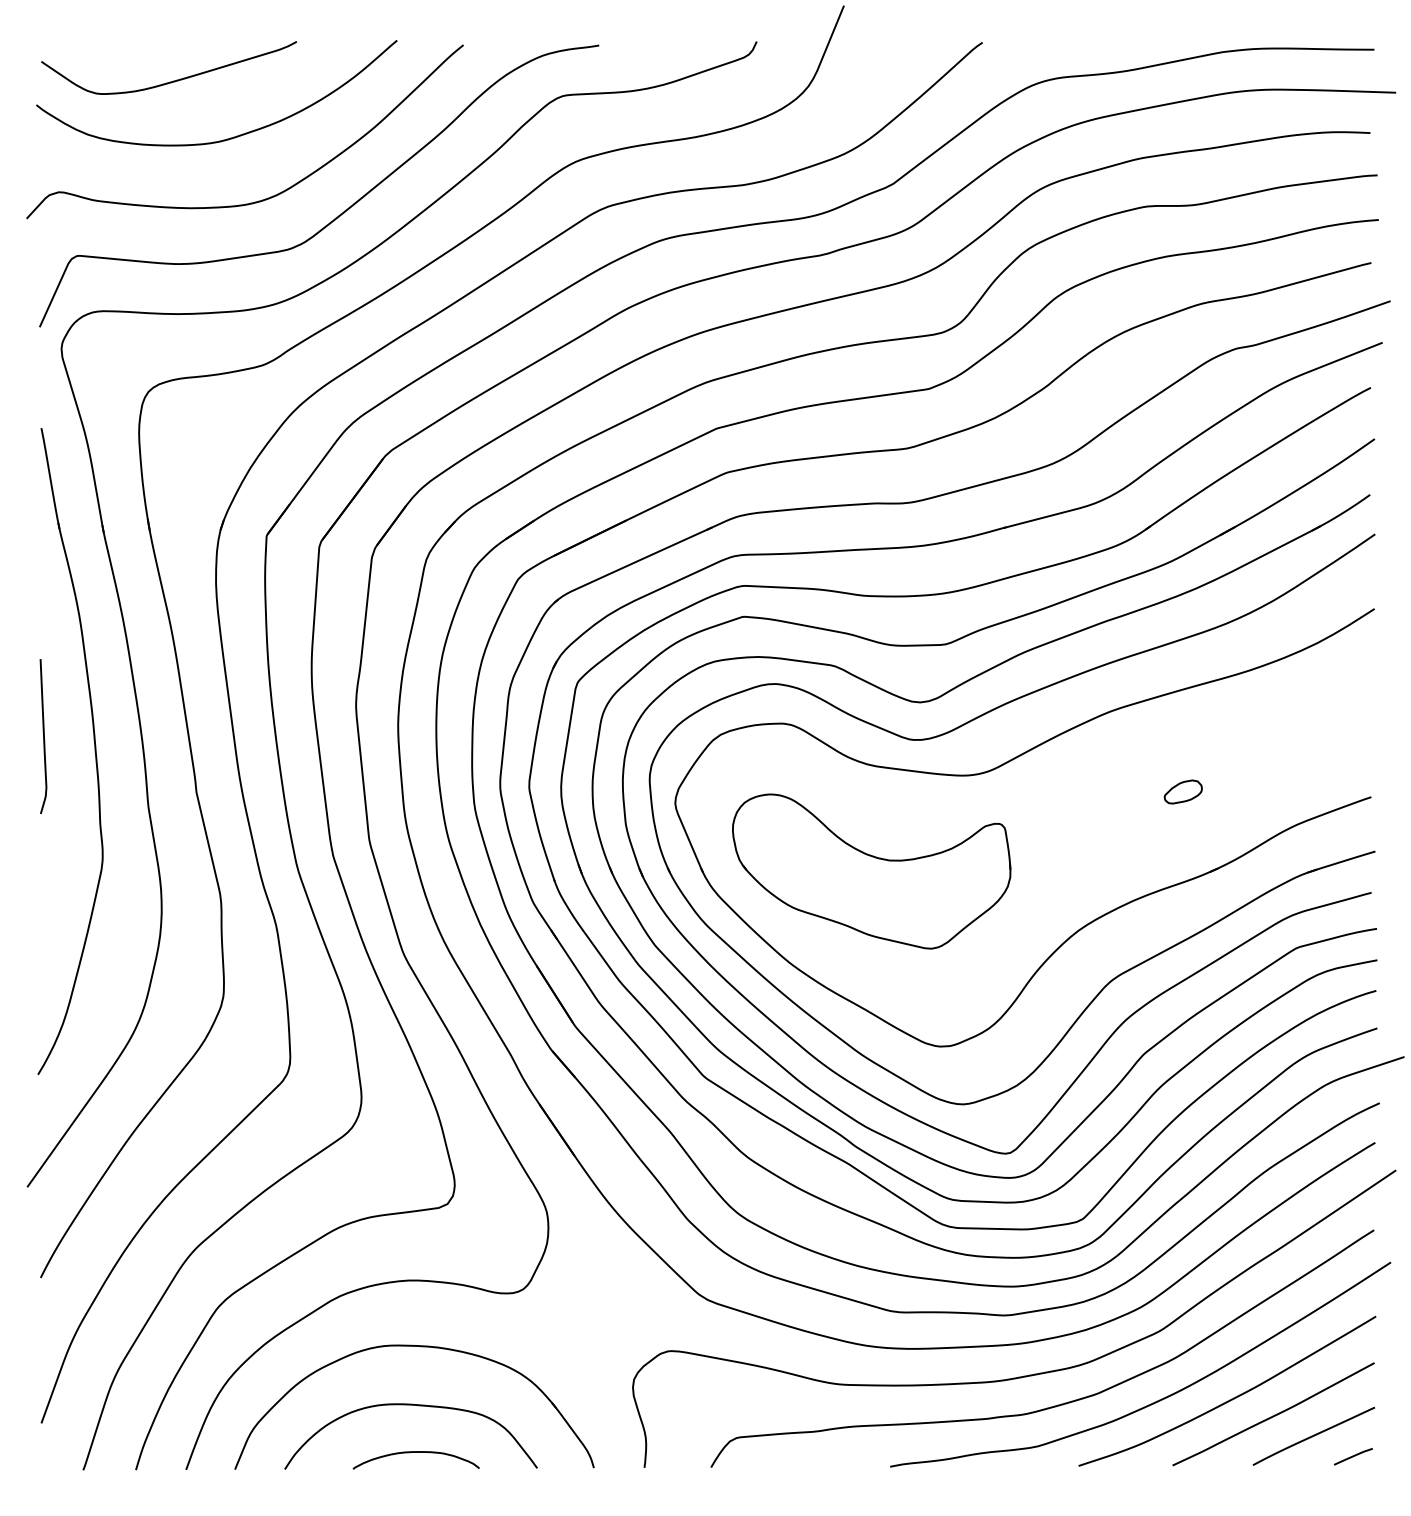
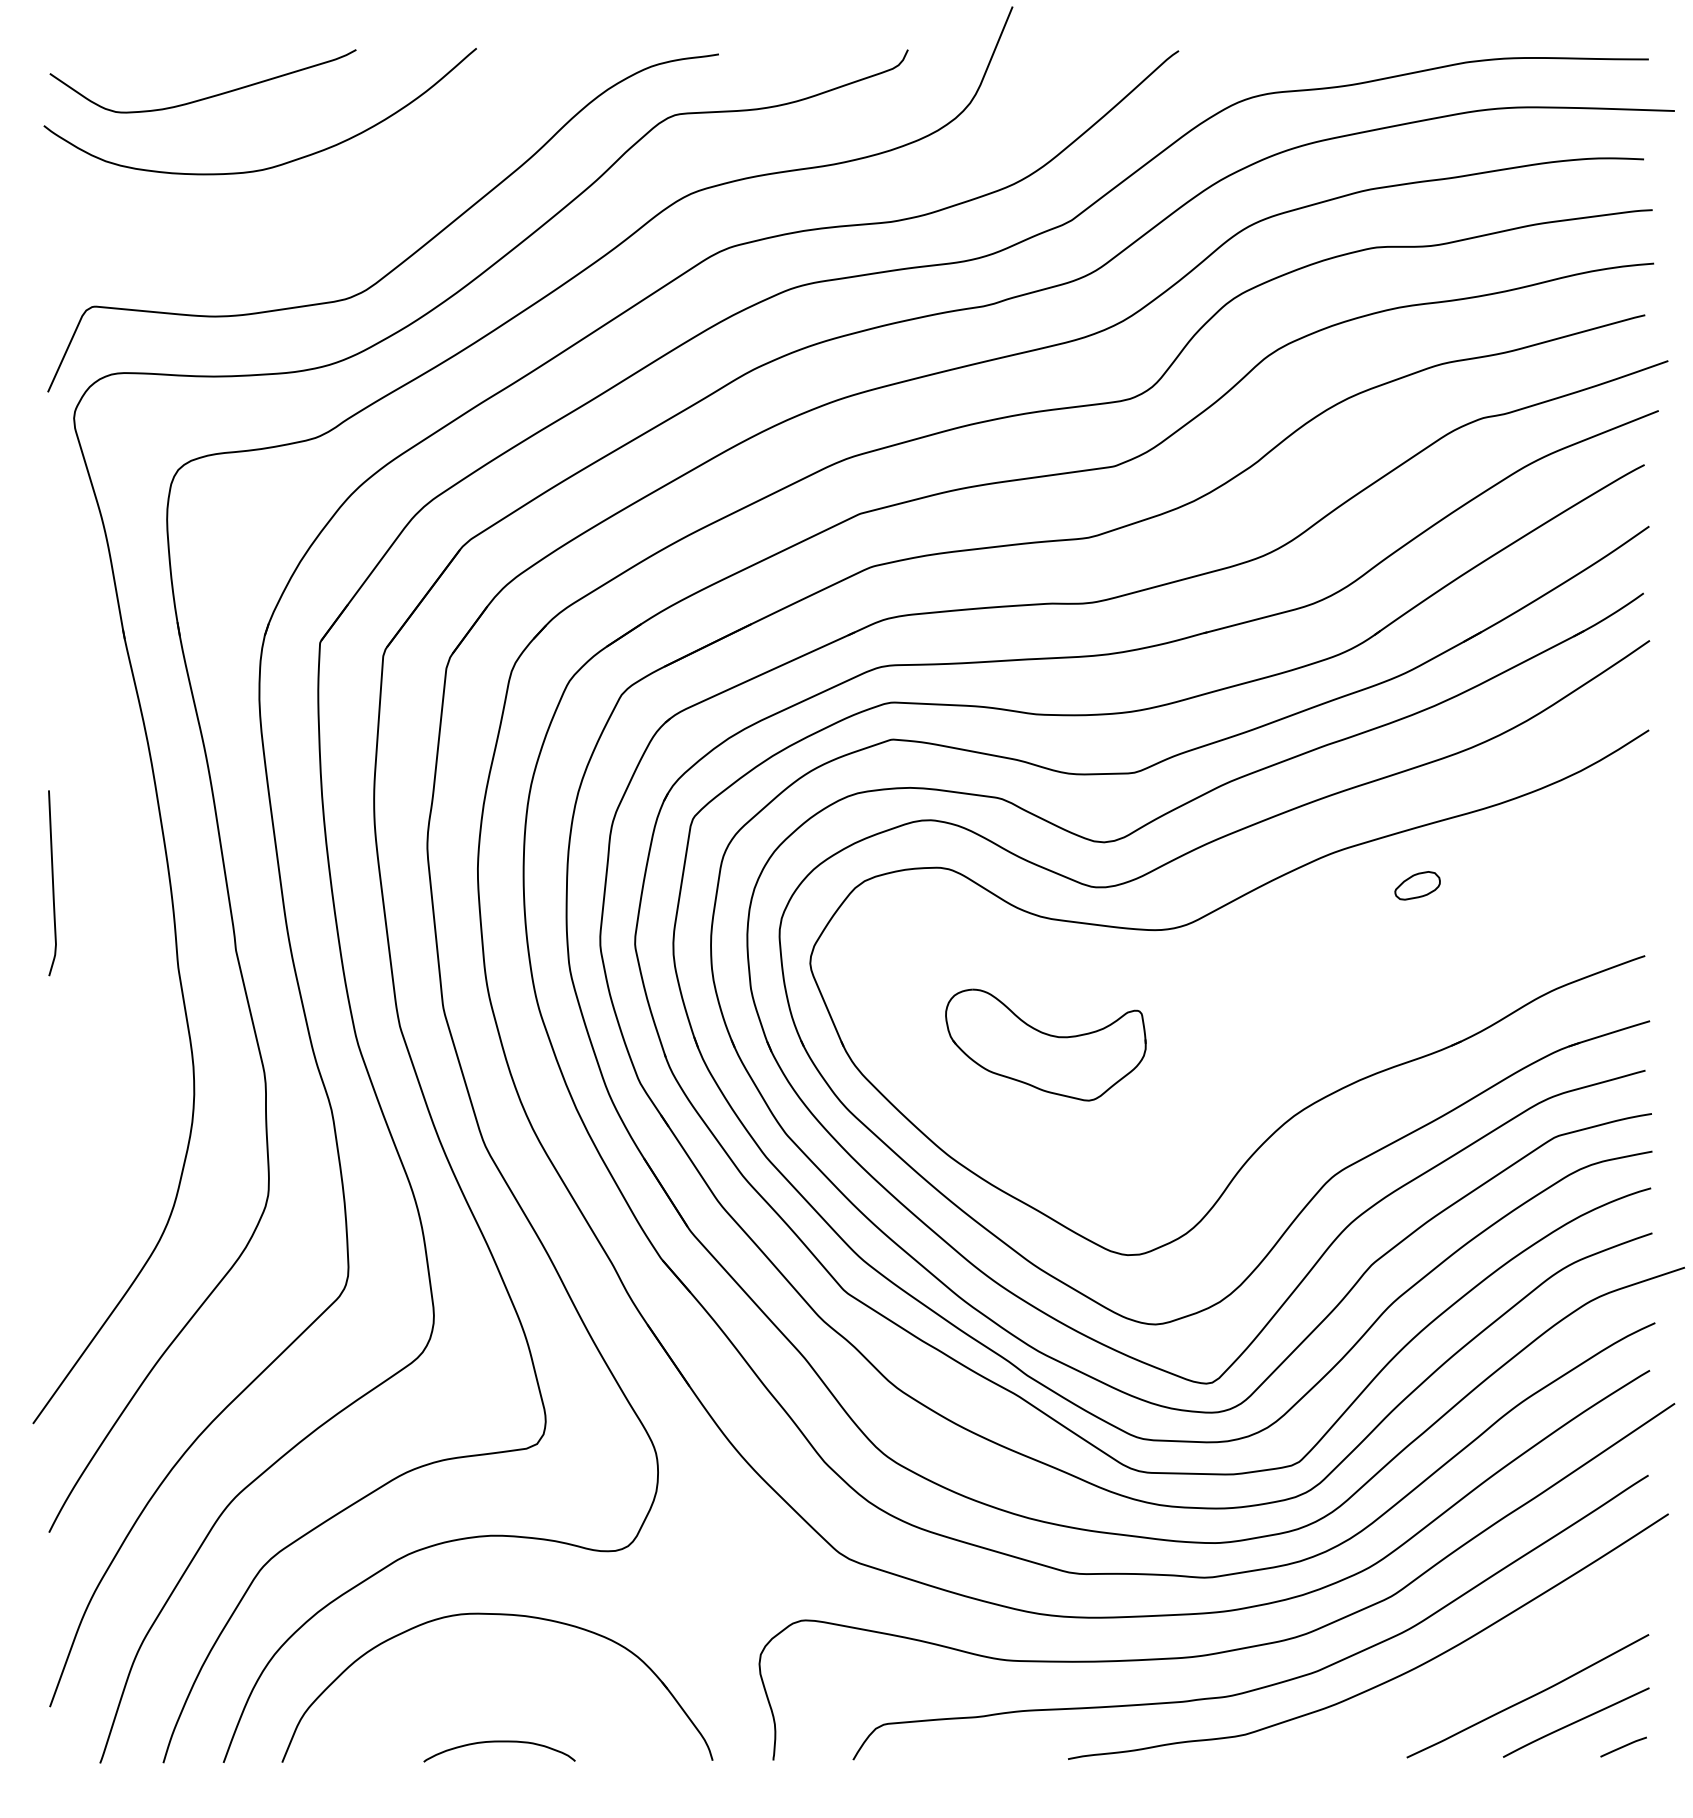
curve: (272, 195) -> (327, 234), removed
part: (94, 748) -> (113, 897), removed
part: (1183, 791) -> (1417, 885), moved
part: (871, 870) -> (1045, 1044), size x0.6
curve: (1231, 1398) -> (1477, 1677), removed
curve: (417, 1406) -> (501, 1686), removed

